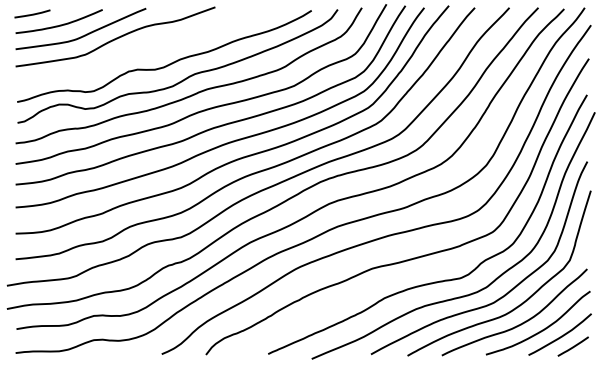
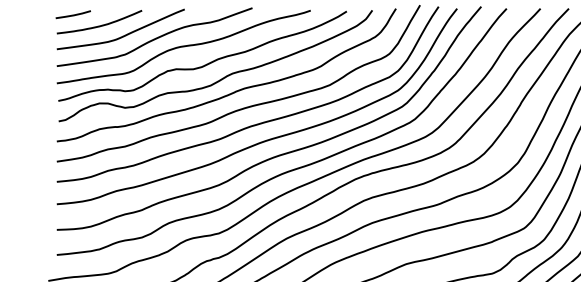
curve: (144, 46) -> (183, 46), added

